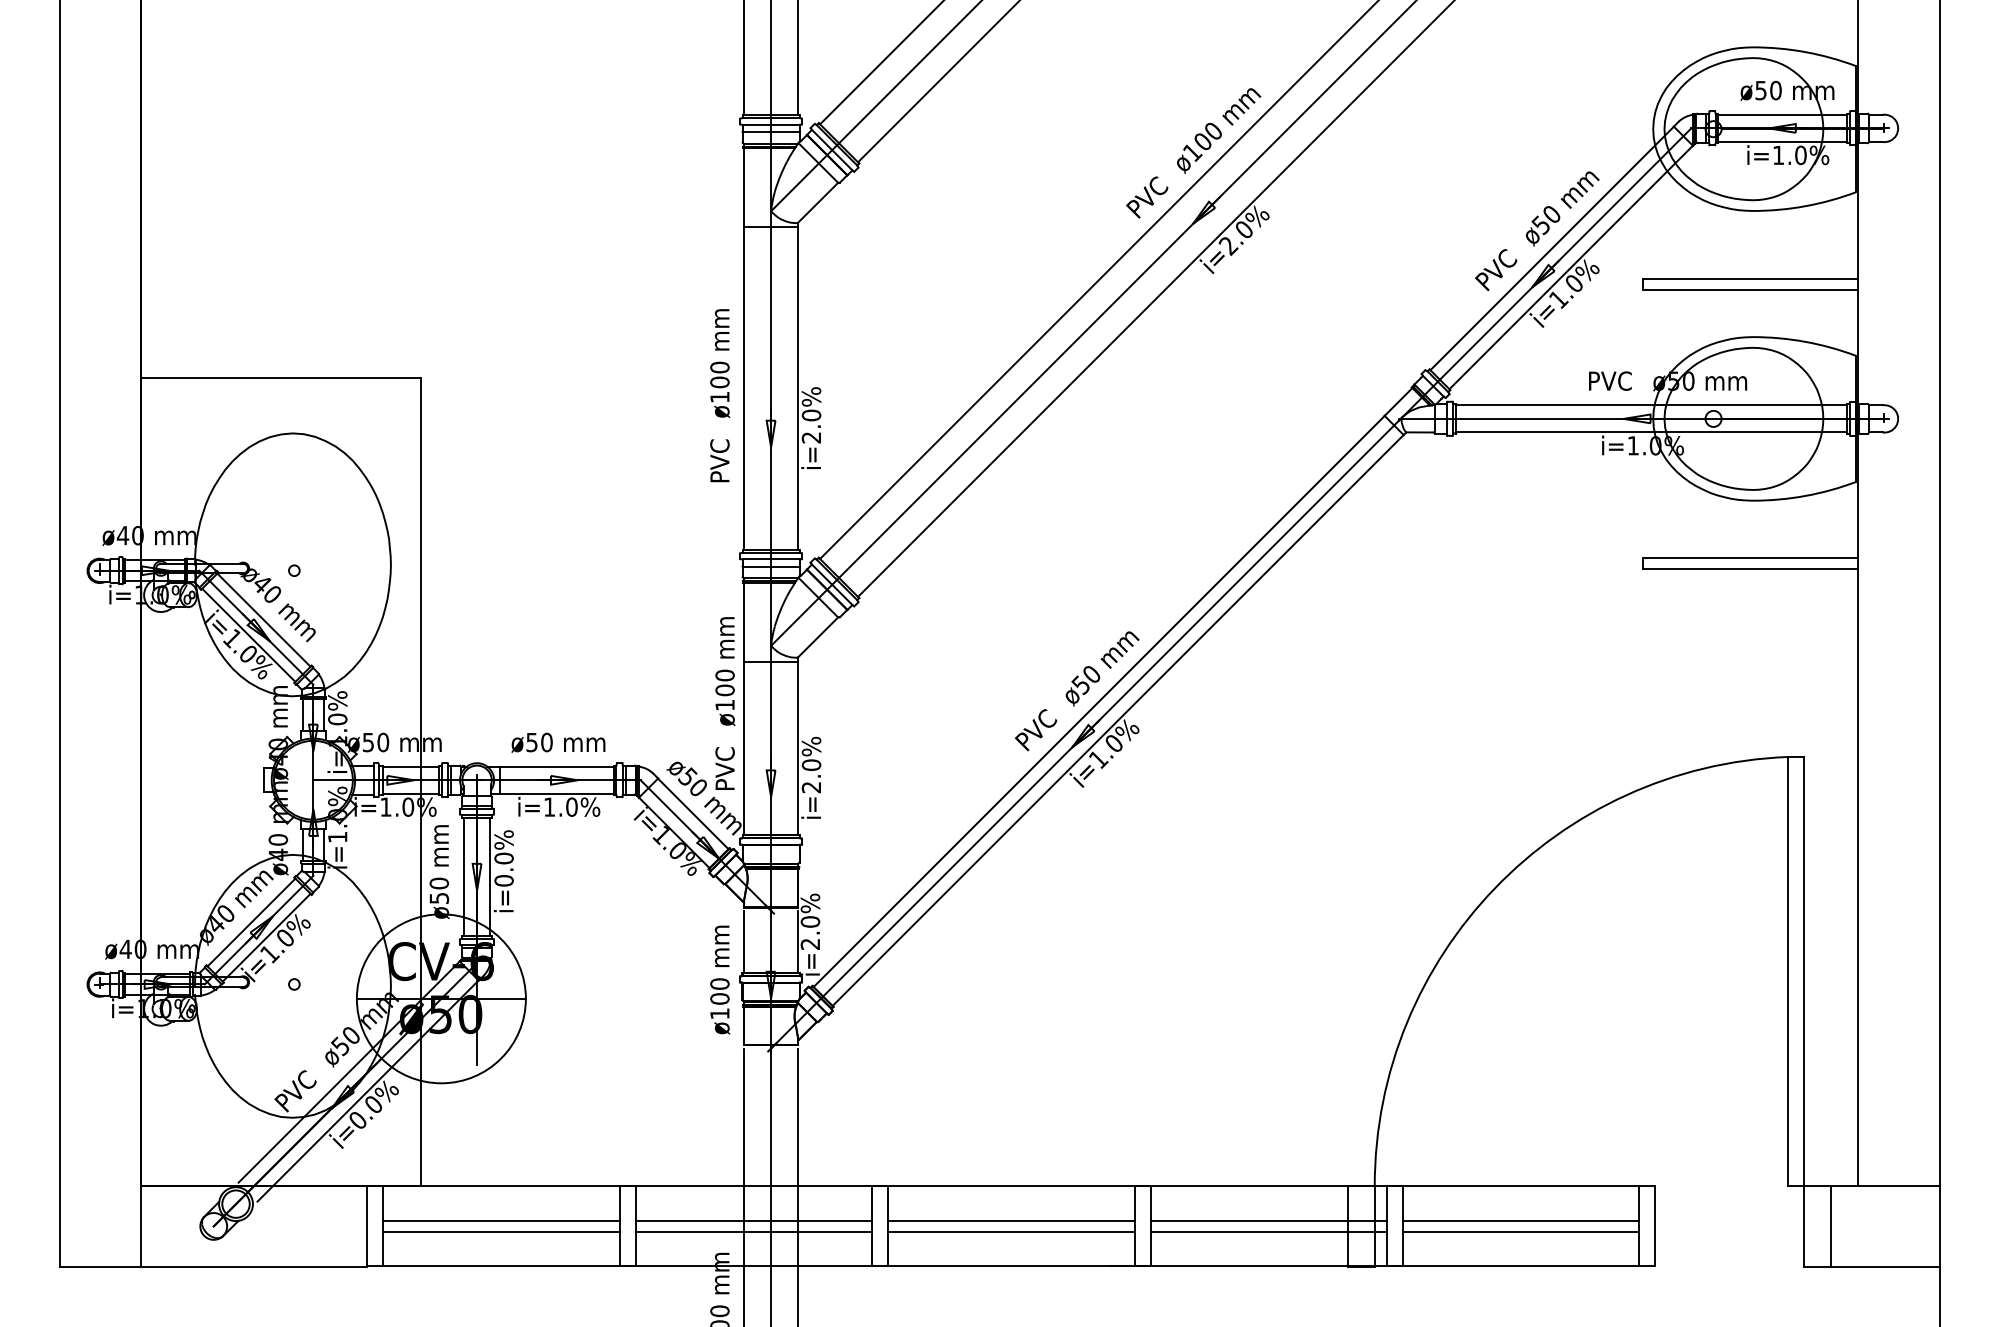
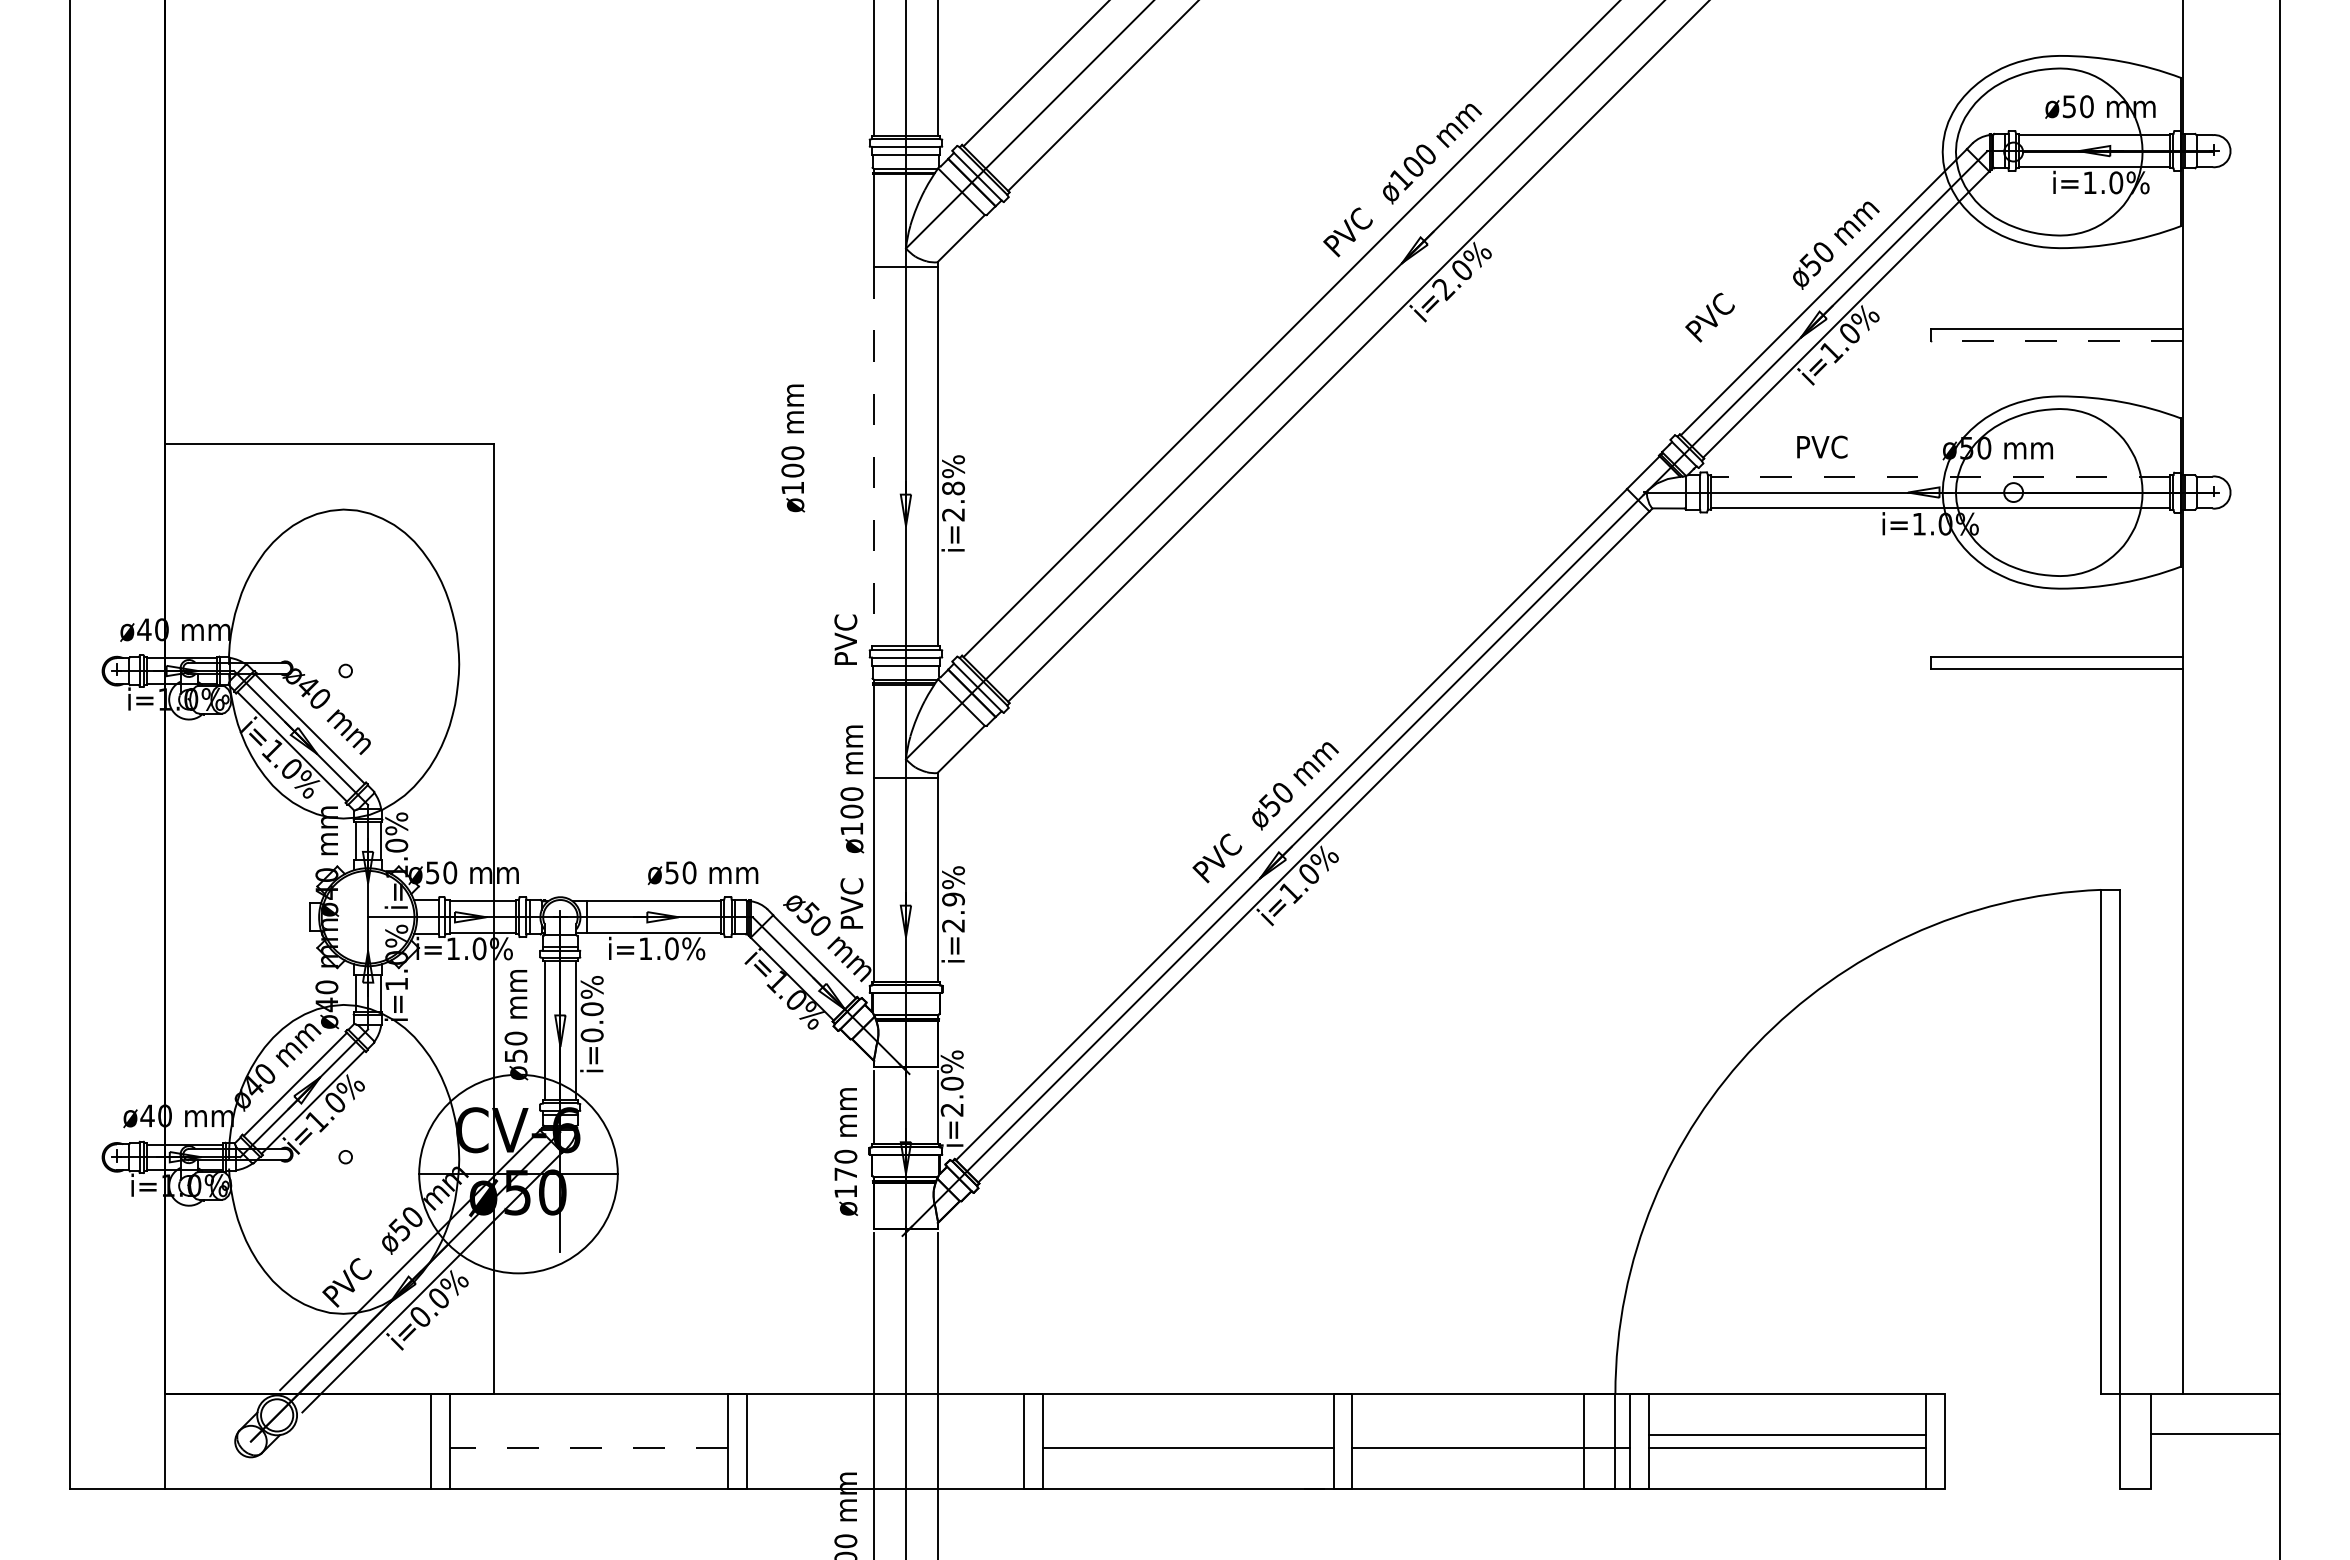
text: (1495, 269) -> (1709, 317), moved
line: (1750, 290) -> (2056, 341), solid -> dashed
text: (720, 363) -> (793, 448), moved
text: (1610, 380) -> (1822, 446), moved
line: (744, 389) -> (874, 457), solid -> dashed
line: (1651, 405) -> (1940, 476), solid -> dashed
text: (811, 415) -> (953, 488), i=2.0% -> i=2.8%
text: (719, 460) -> (845, 639), moved
text: (557, 743) -> (702, 873), moved
text: (811, 765) -> (953, 899), i=2.0% -> i=2.9%
text: (719, 999) -> (845, 1174), ø100 -> ø170
line: (500, 1220) -> (588, 1434), removed
line: (753, 1220) -> (885, 1434), removed
line: (1011, 1220) -> (1188, 1434), removed
line: (1268, 1220) -> (1490, 1434), removed
line: (501, 1231) -> (589, 1447), solid -> dashed
line: (753, 1231) -> (885, 1447), removed
line: (1885, 1266) -> (2215, 1433), moved

